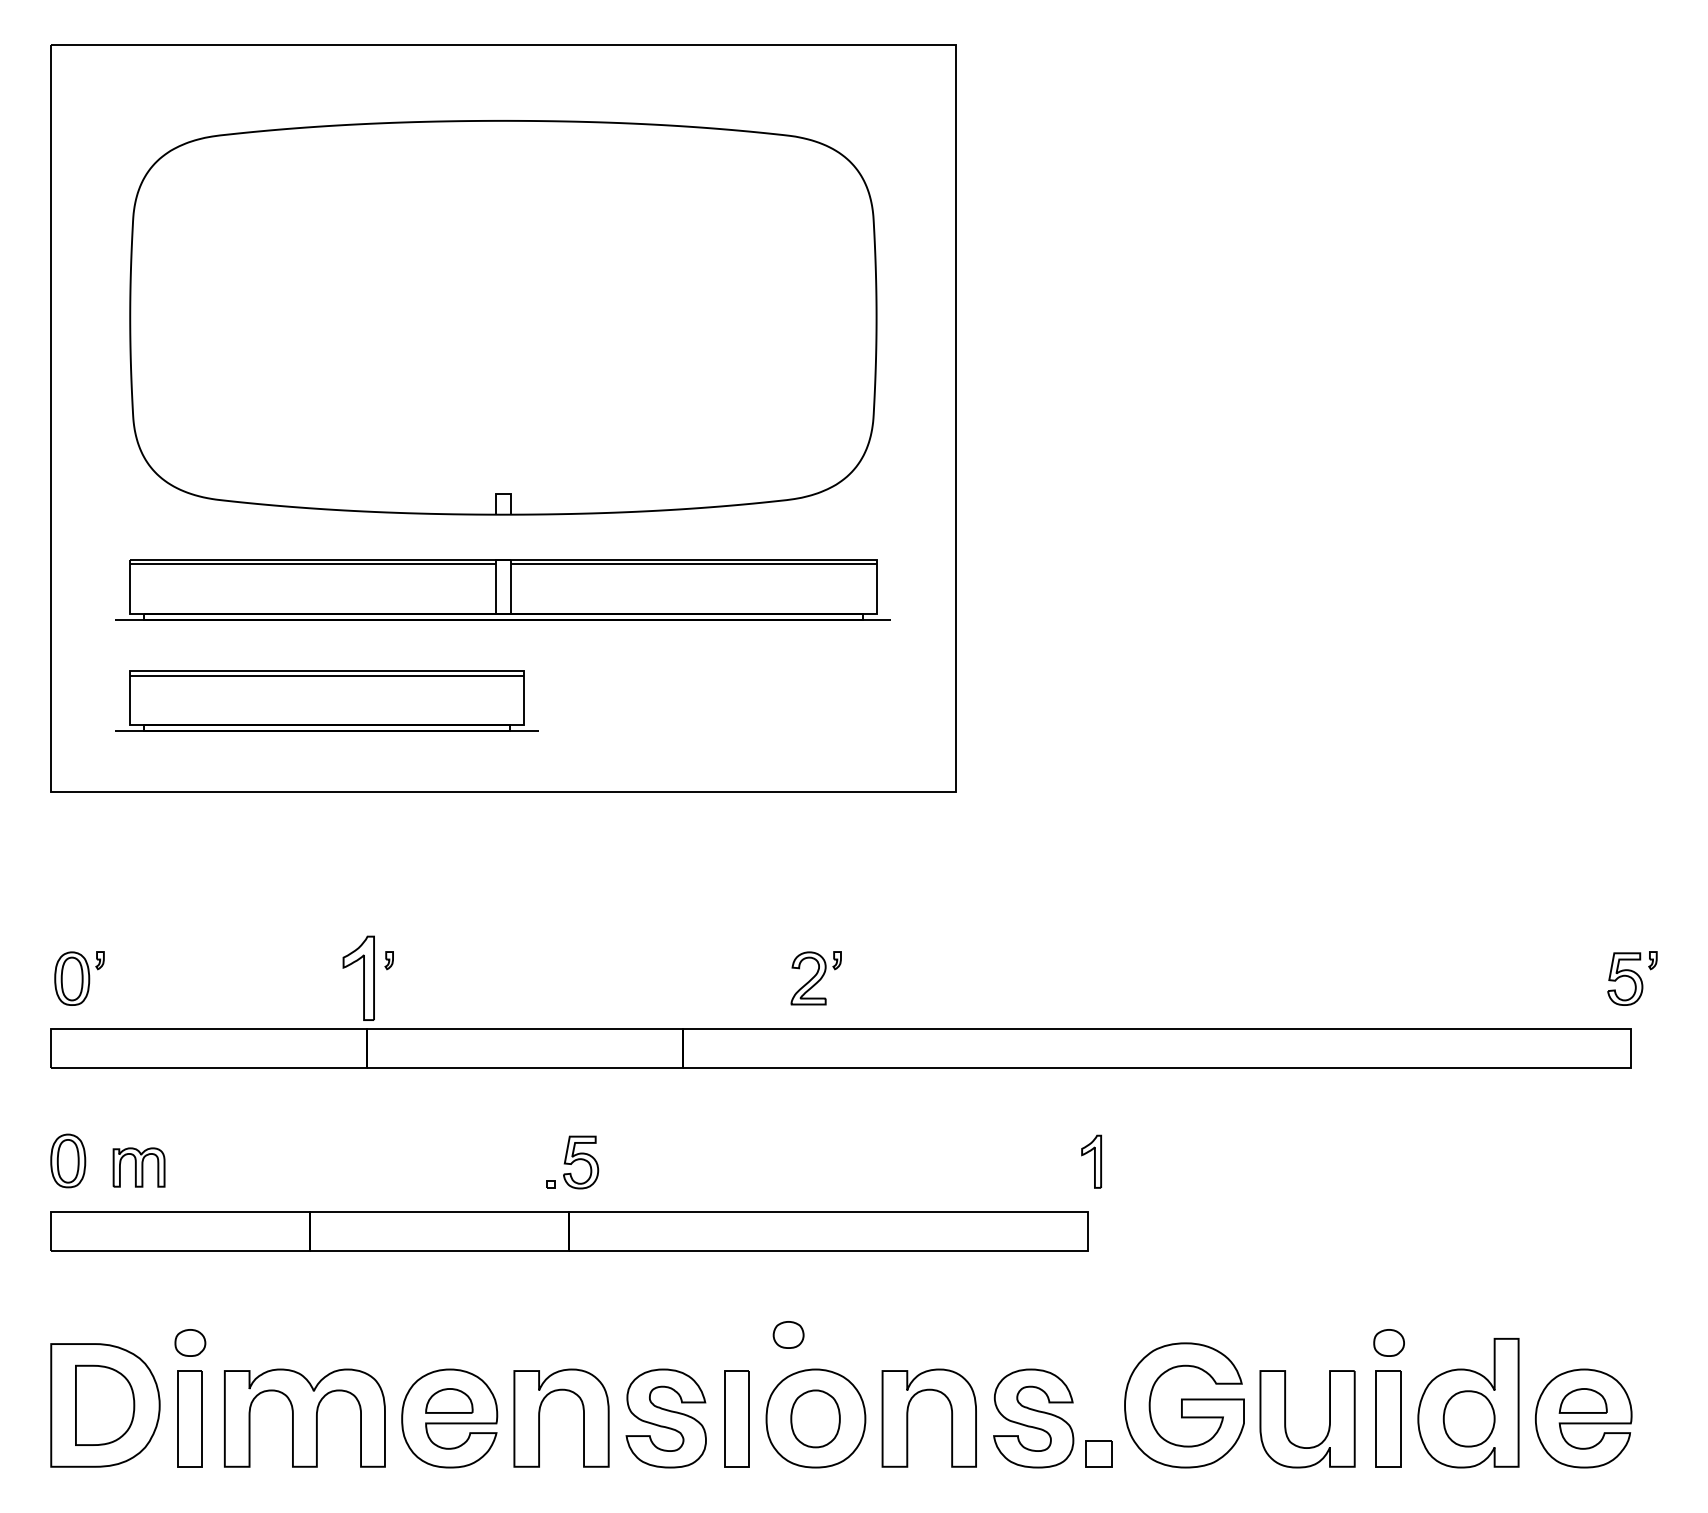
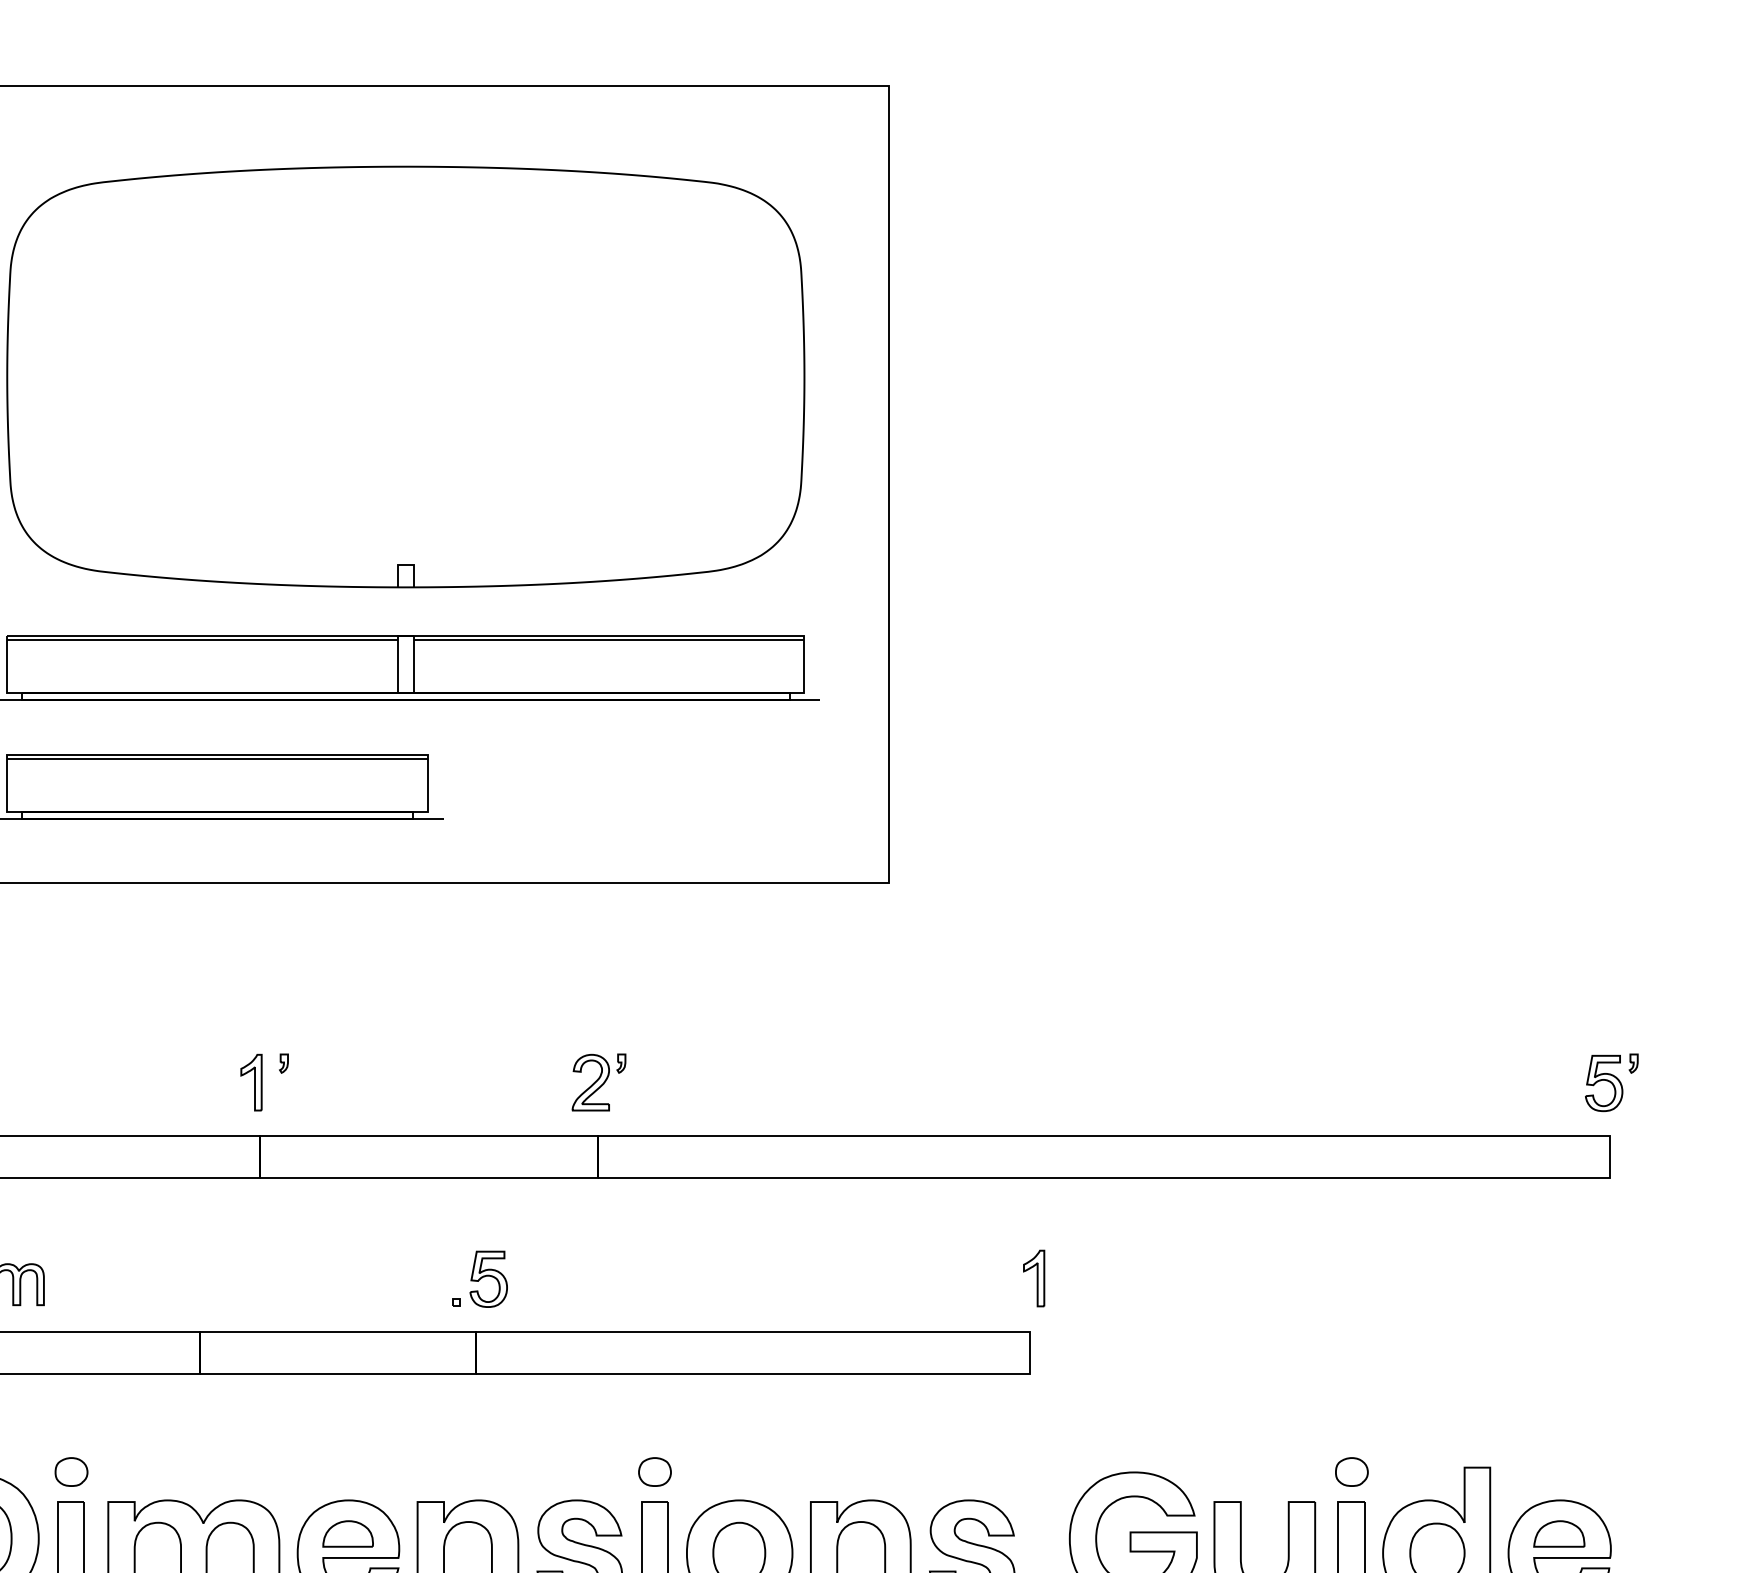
part: (358, 978) -> (251, 1082), size x0.62
part: (815, 978) -> (598, 1082), moved
part: (788, 1334) -> (654, 1471), moved

